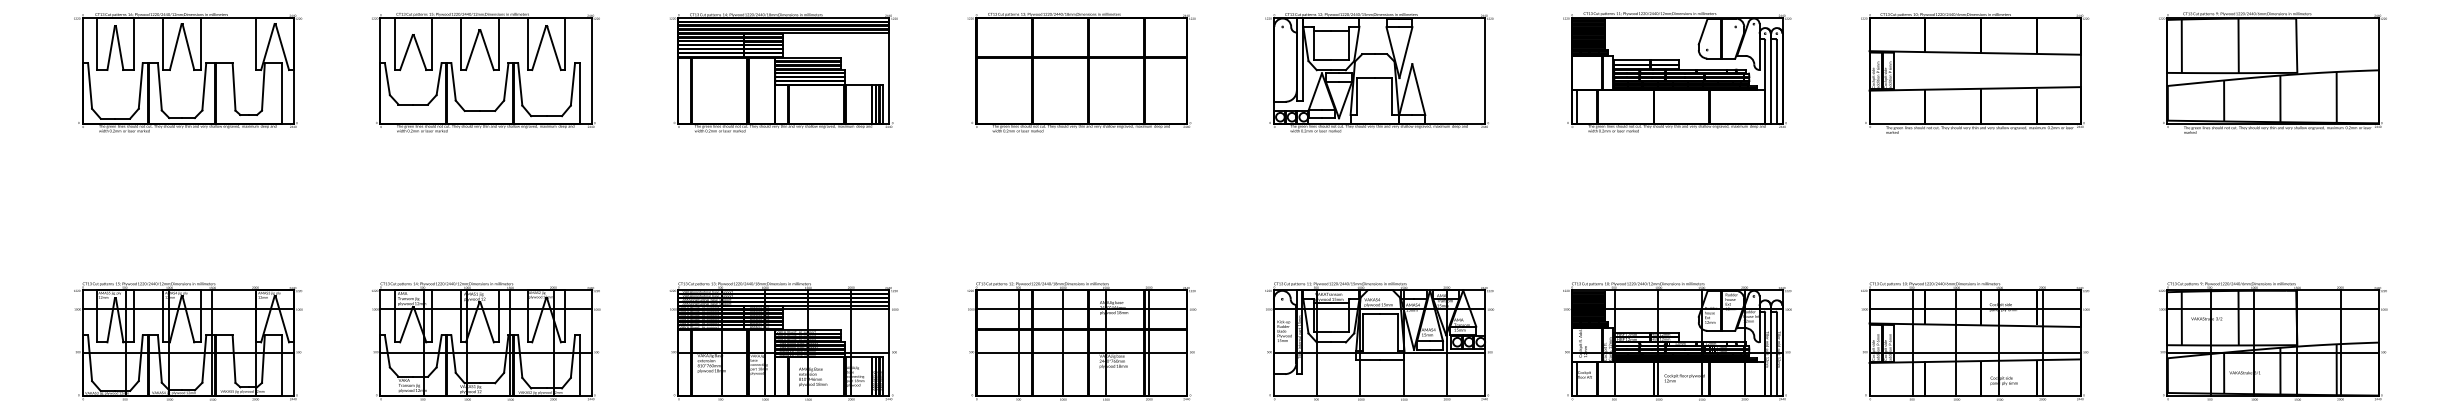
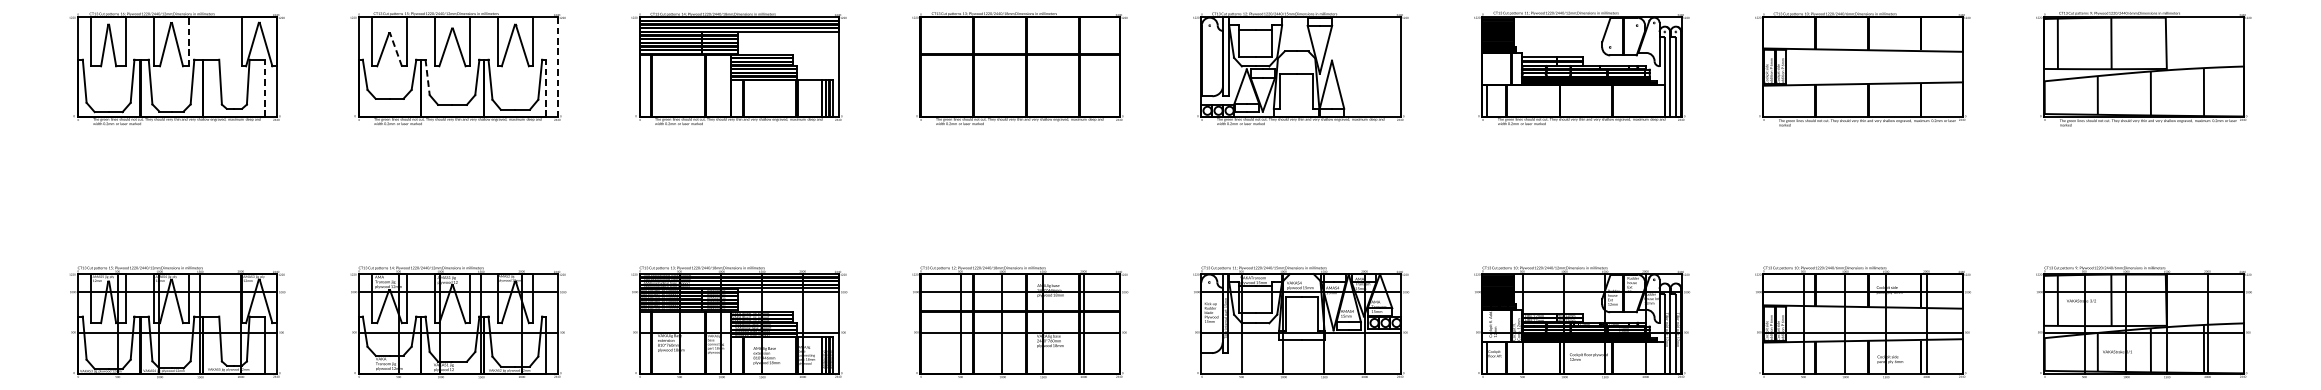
line: (200, 44) -> (188, 42), solid -> dashed
line: (420, 52) -> (396, 49), solid -> dashed
line: (591, 70) -> (557, 66), solid -> dashed
line: (453, 81) -> (427, 77), solid -> dashed
line: (281, 92) -> (265, 87), solid -> dashed
line: (579, 92) -> (546, 87), solid -> dashed

